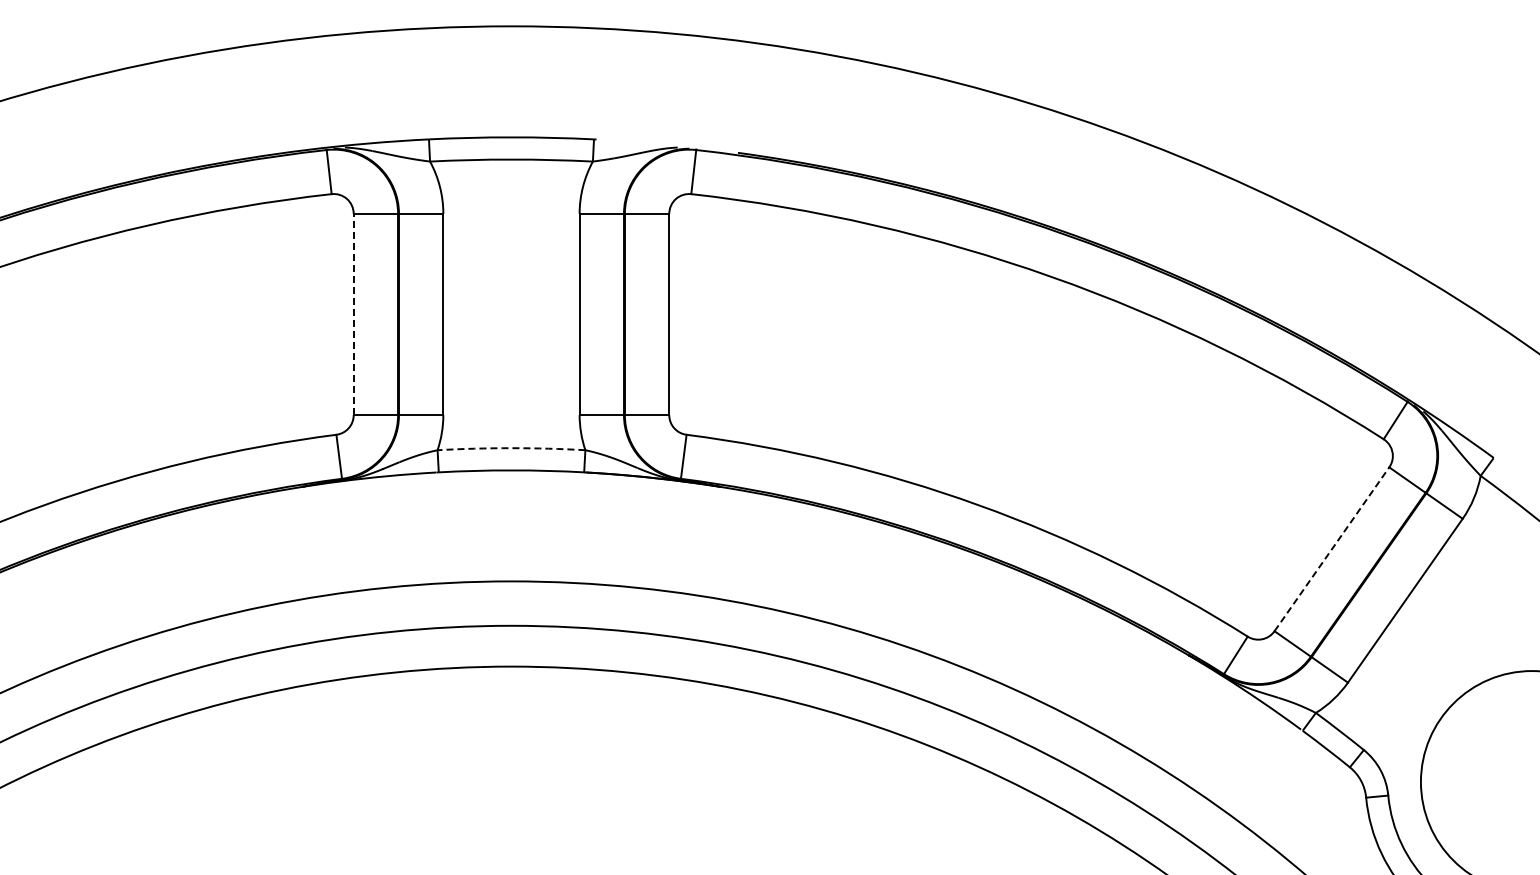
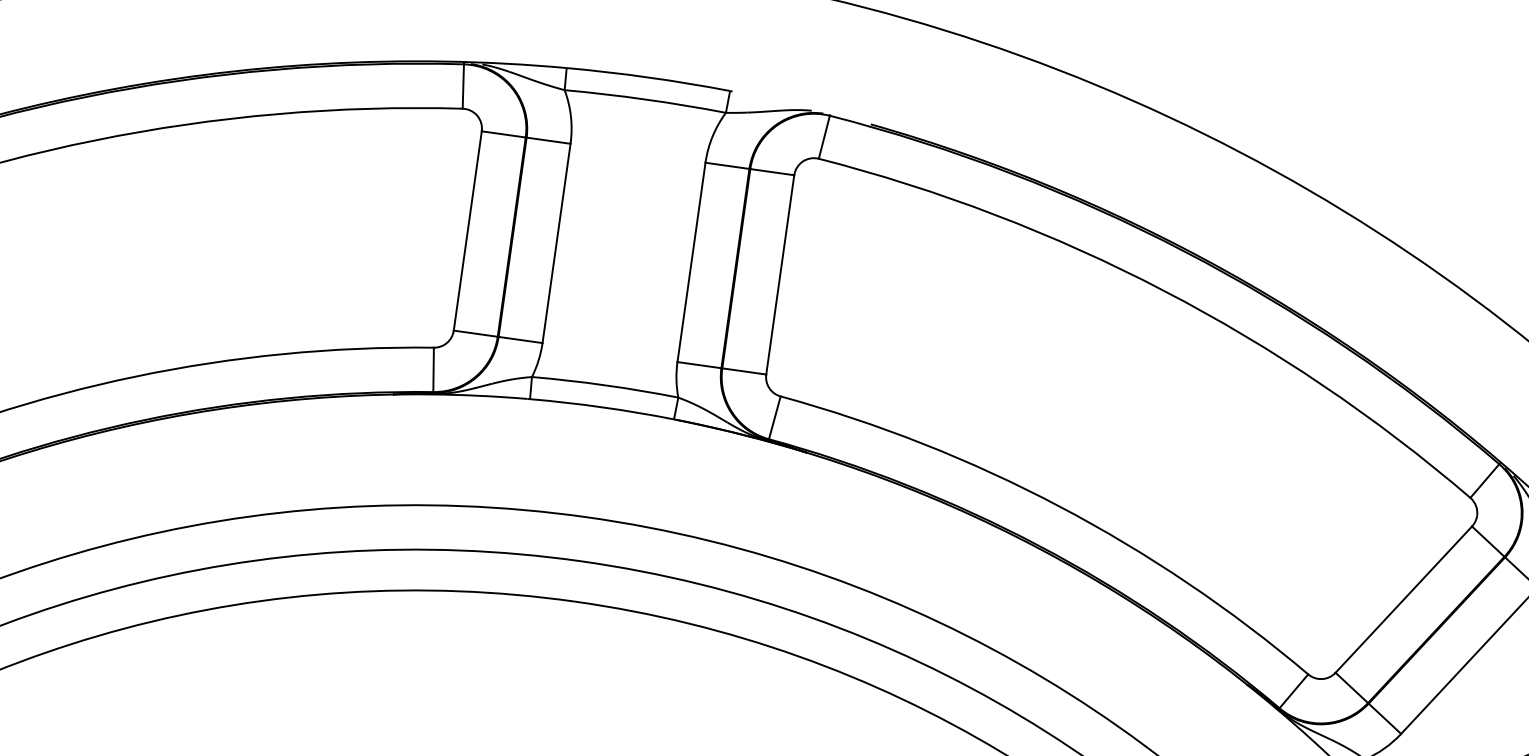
line: (353, 314) -> (467, 230), dashed -> solid
arc: (511, 448) -> (605, 385), dashed -> solid
line: (1332, 548) -> (1404, 598), dashed -> solid

